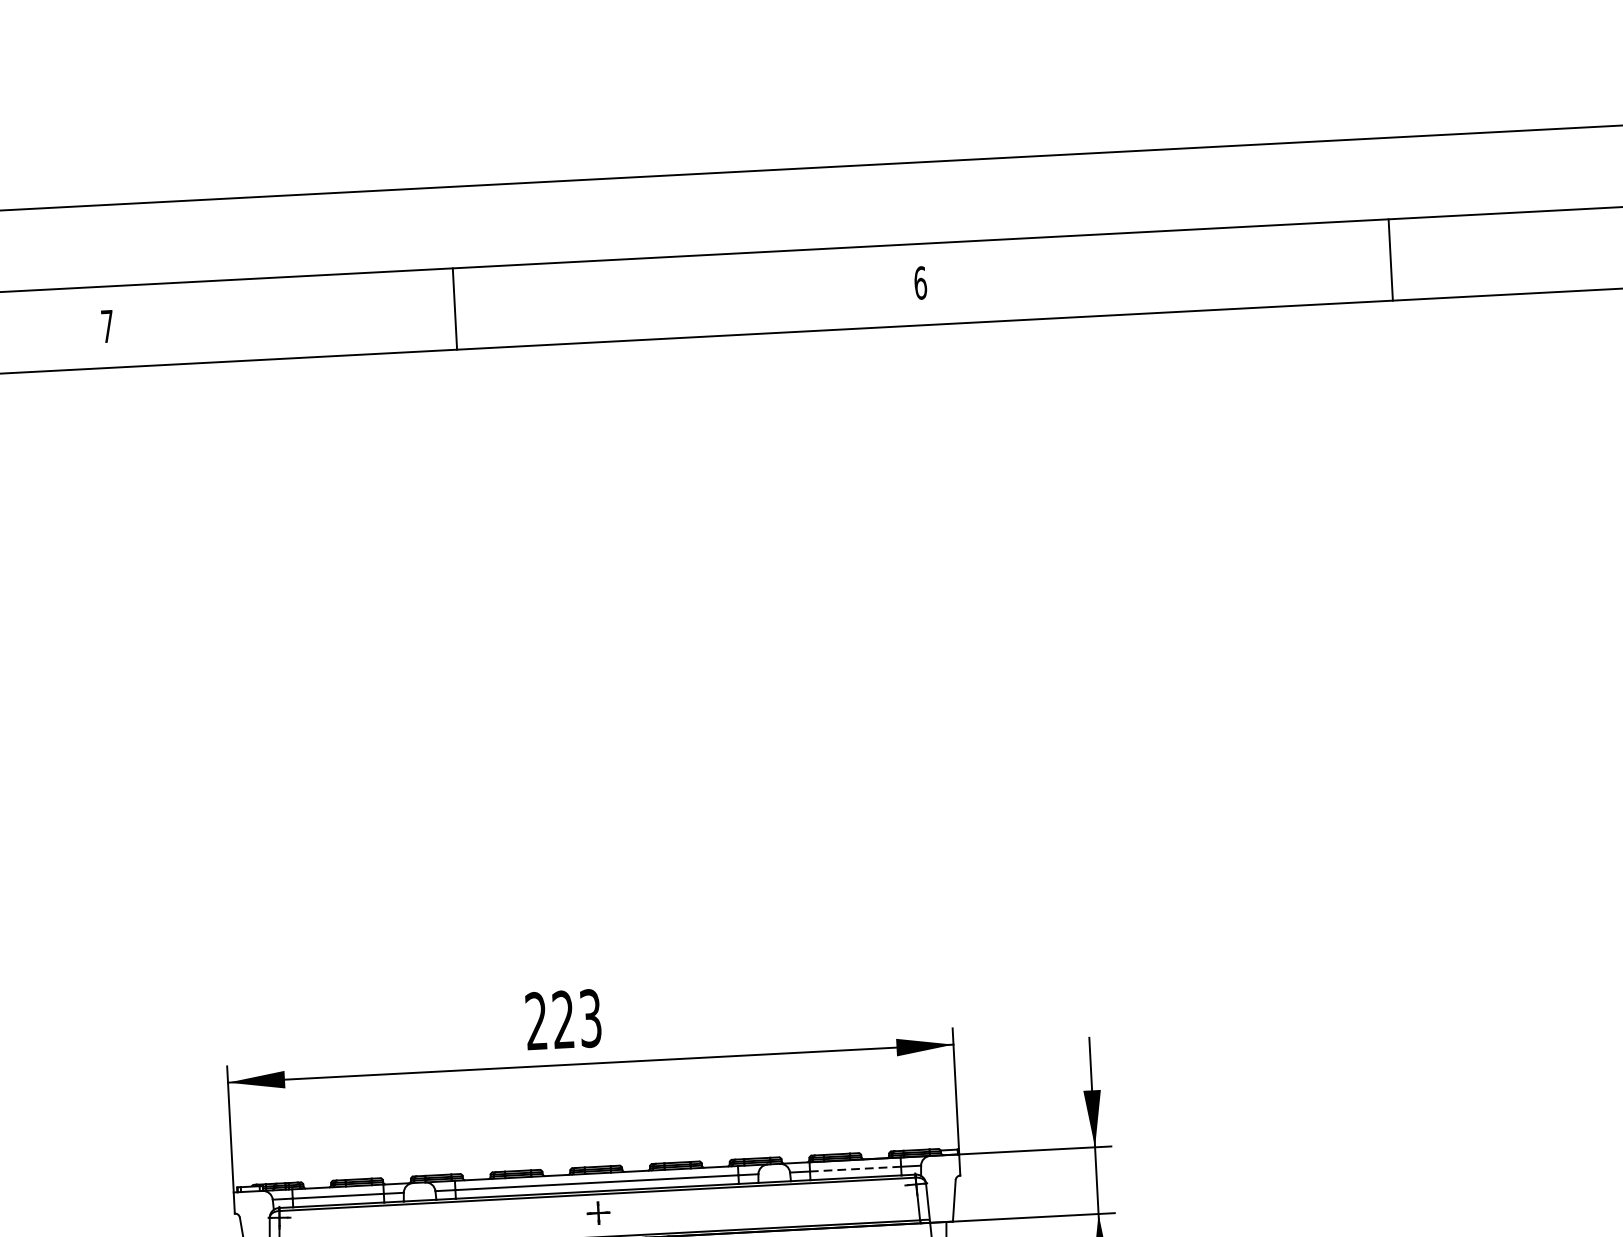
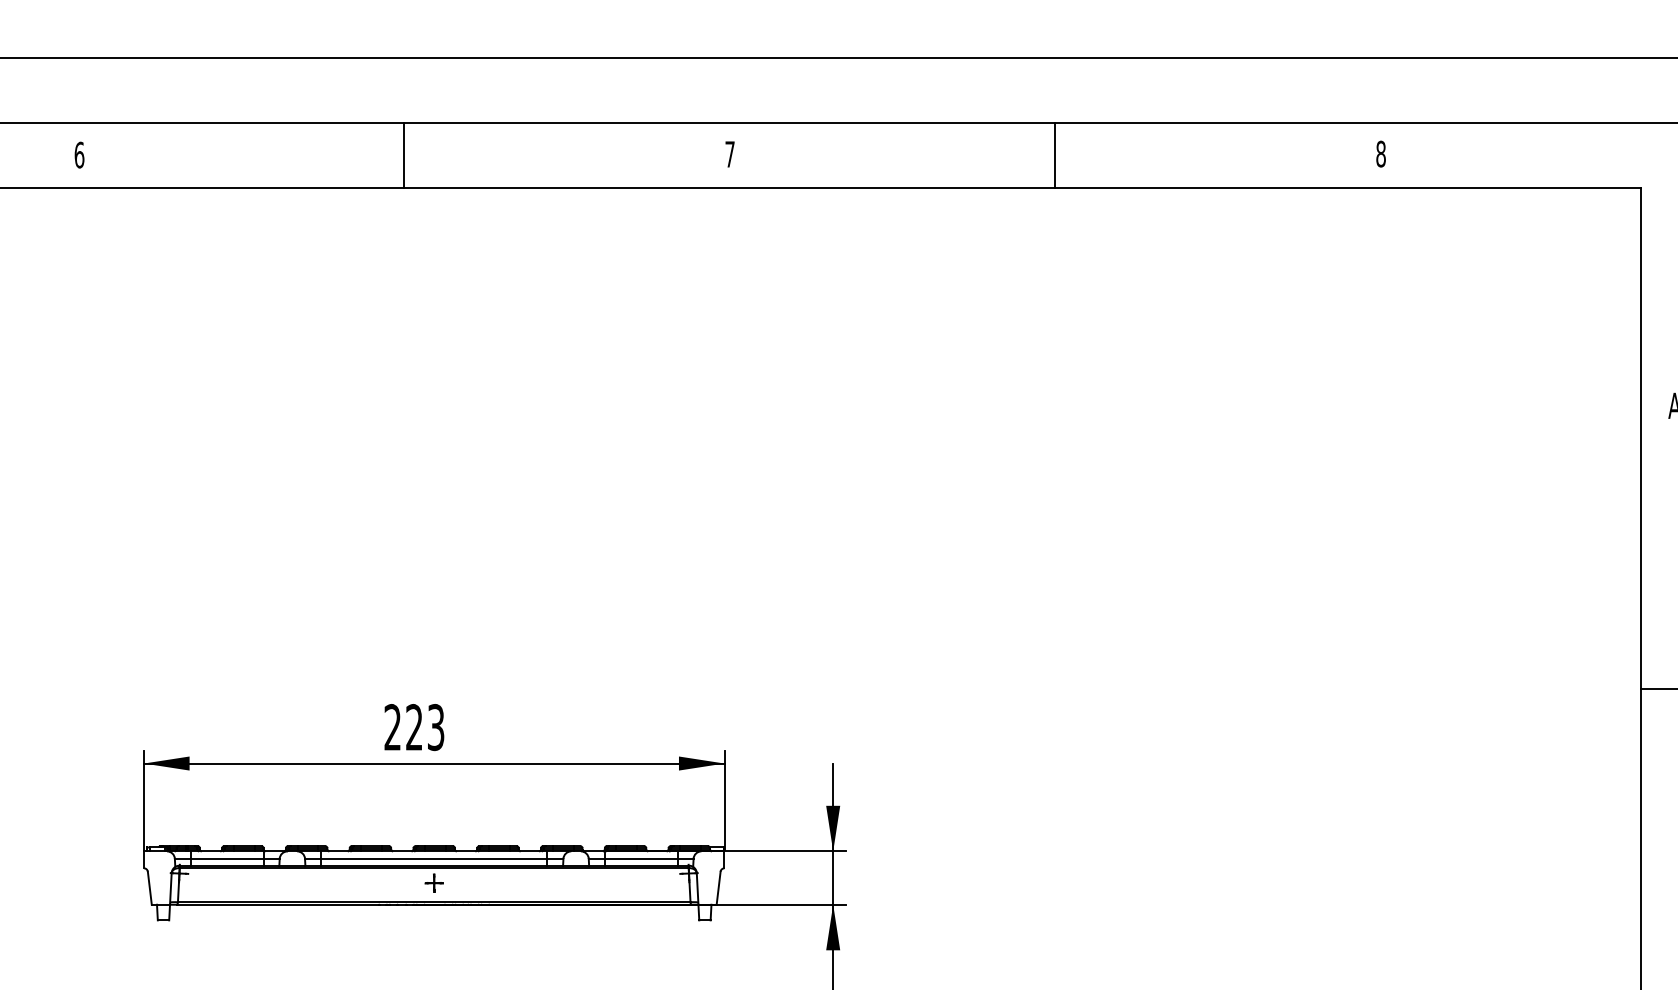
line: (1391, 259) -> (1055, 155), moved
text: (921, 283) -> (730, 154), 6 -> 7
line: (454, 308) -> (404, 155), moved
text: (107, 325) -> (79, 154), 7 -> 6
line: (854, 1168) -> (640, 858), dashed -> solid

